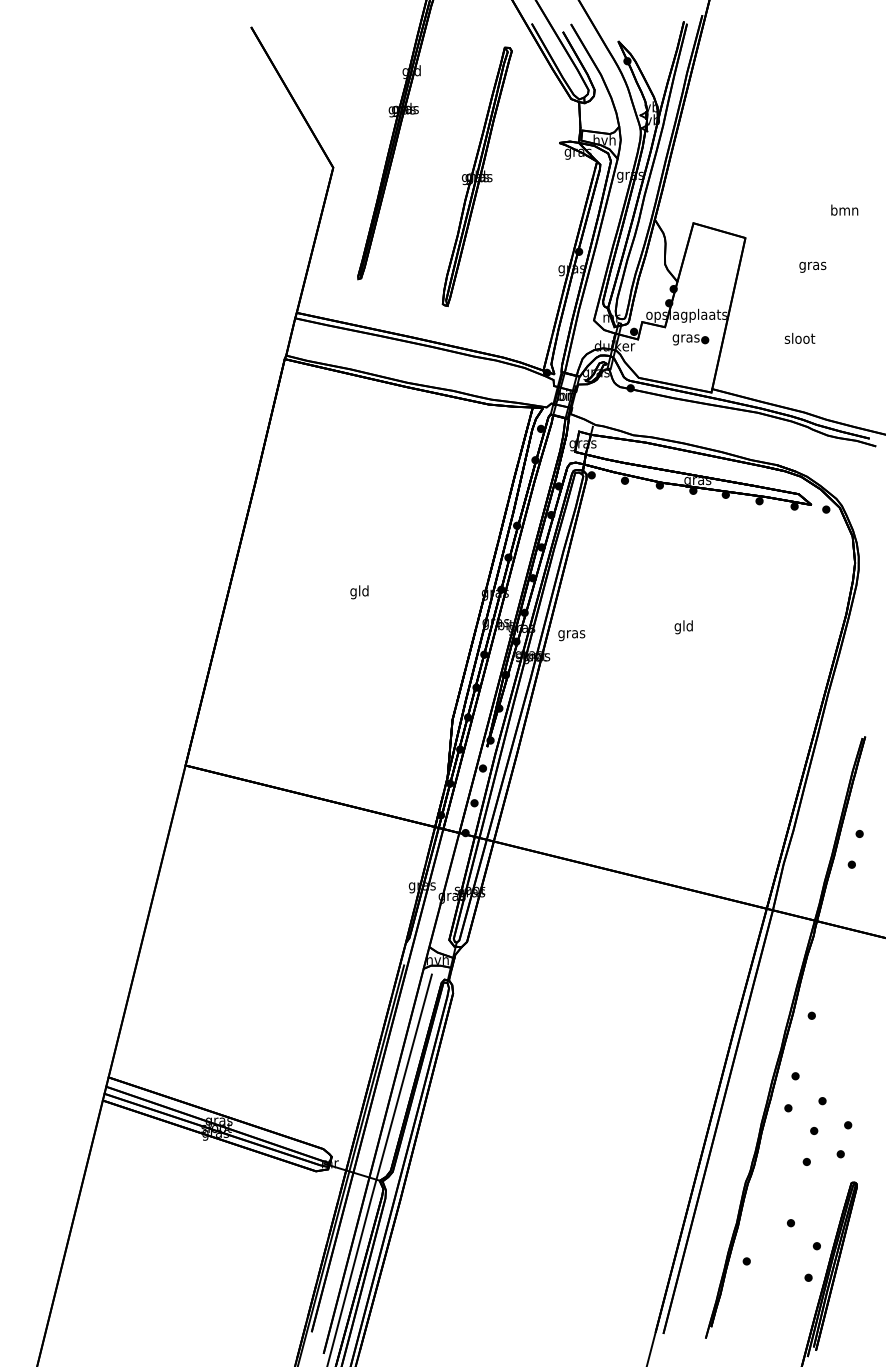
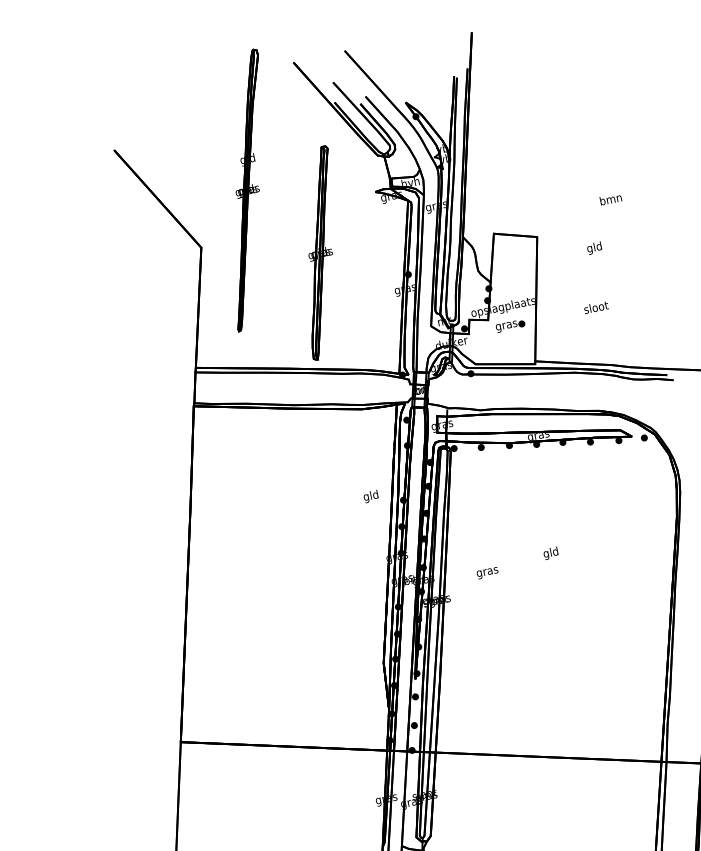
part: (476, 176) -> (319, 252), moved
text: (812, 265) -> (594, 247), gras -> gld
text: (359, 592) -> (371, 496), moved
text: (571, 635) -> (487, 573), moved

